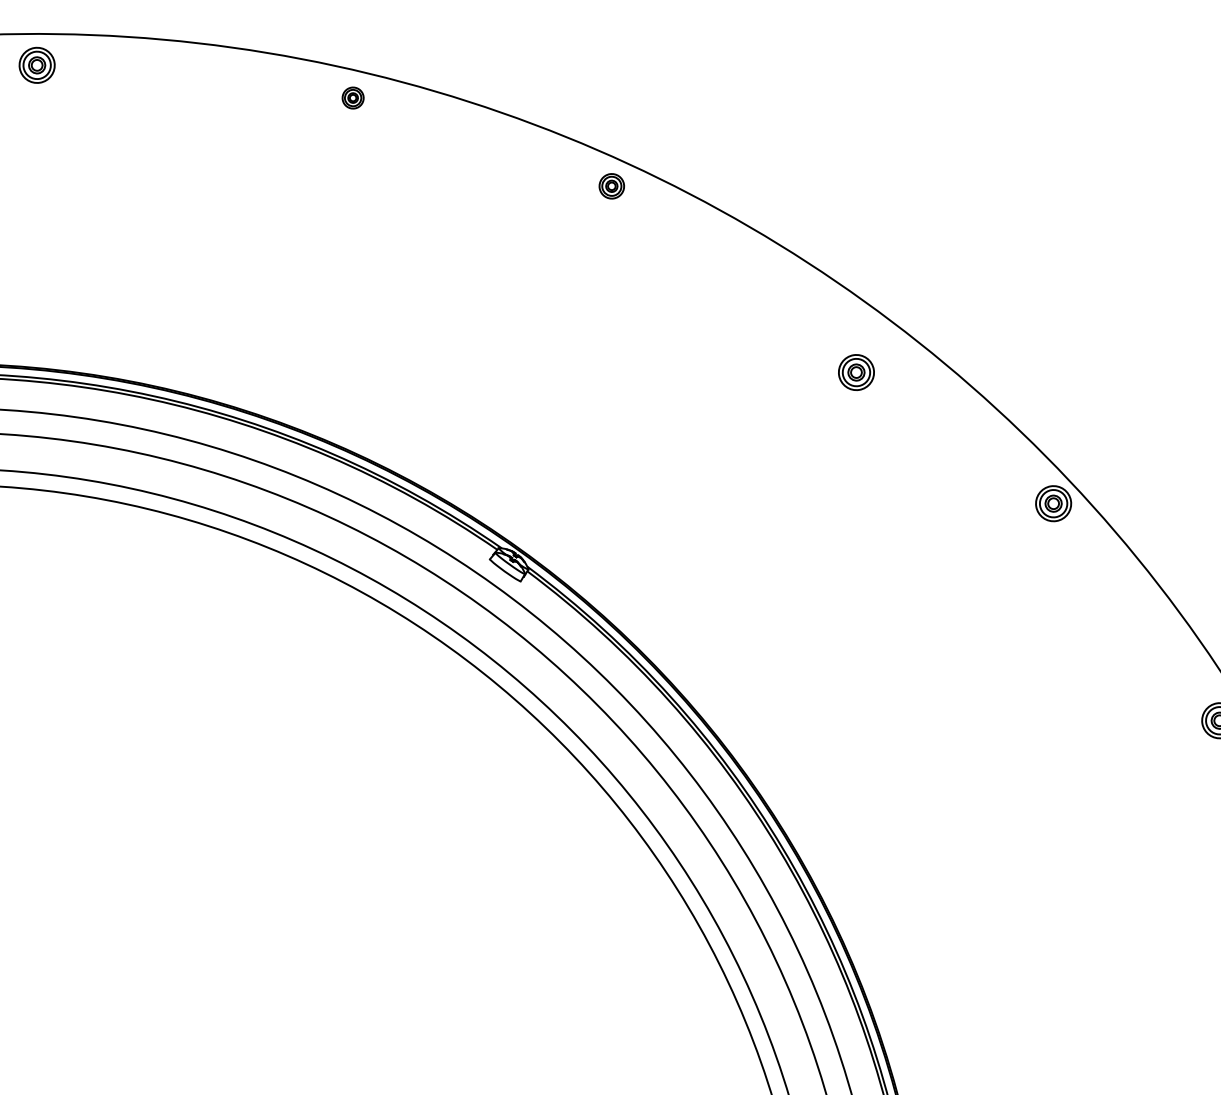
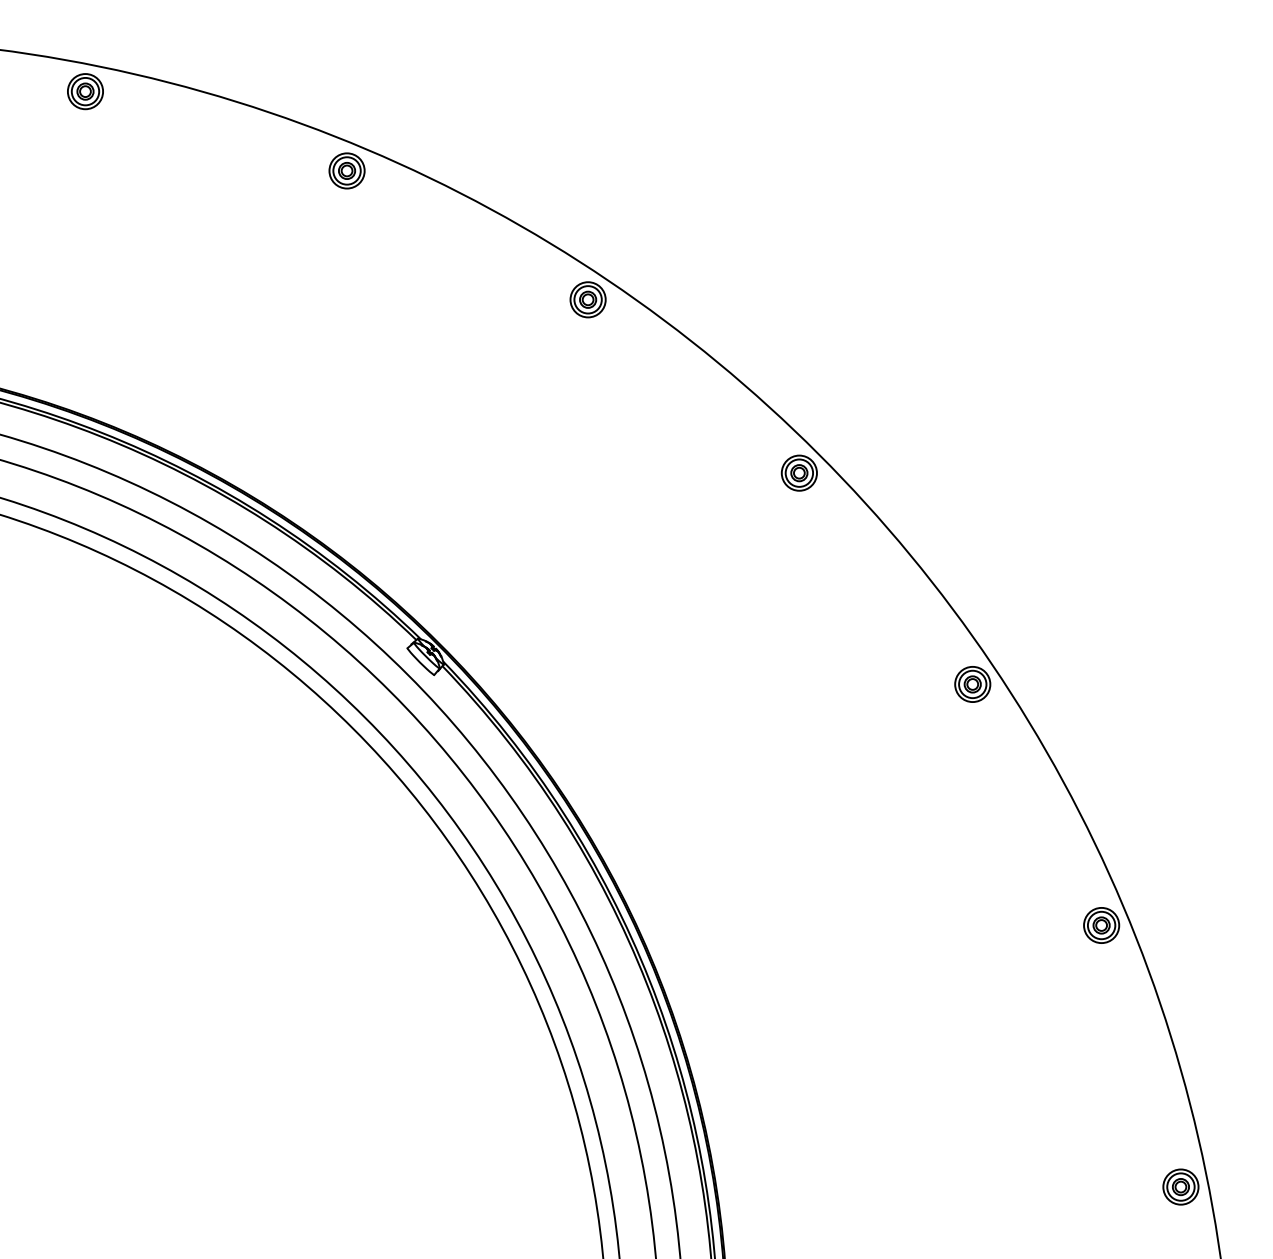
part: (37, 65) -> (85, 91), moved
part: (352, 97) -> (346, 170), size x1.67
part: (611, 186) -> (587, 299), size x1.43
part: (855, 372) -> (798, 472), moved

